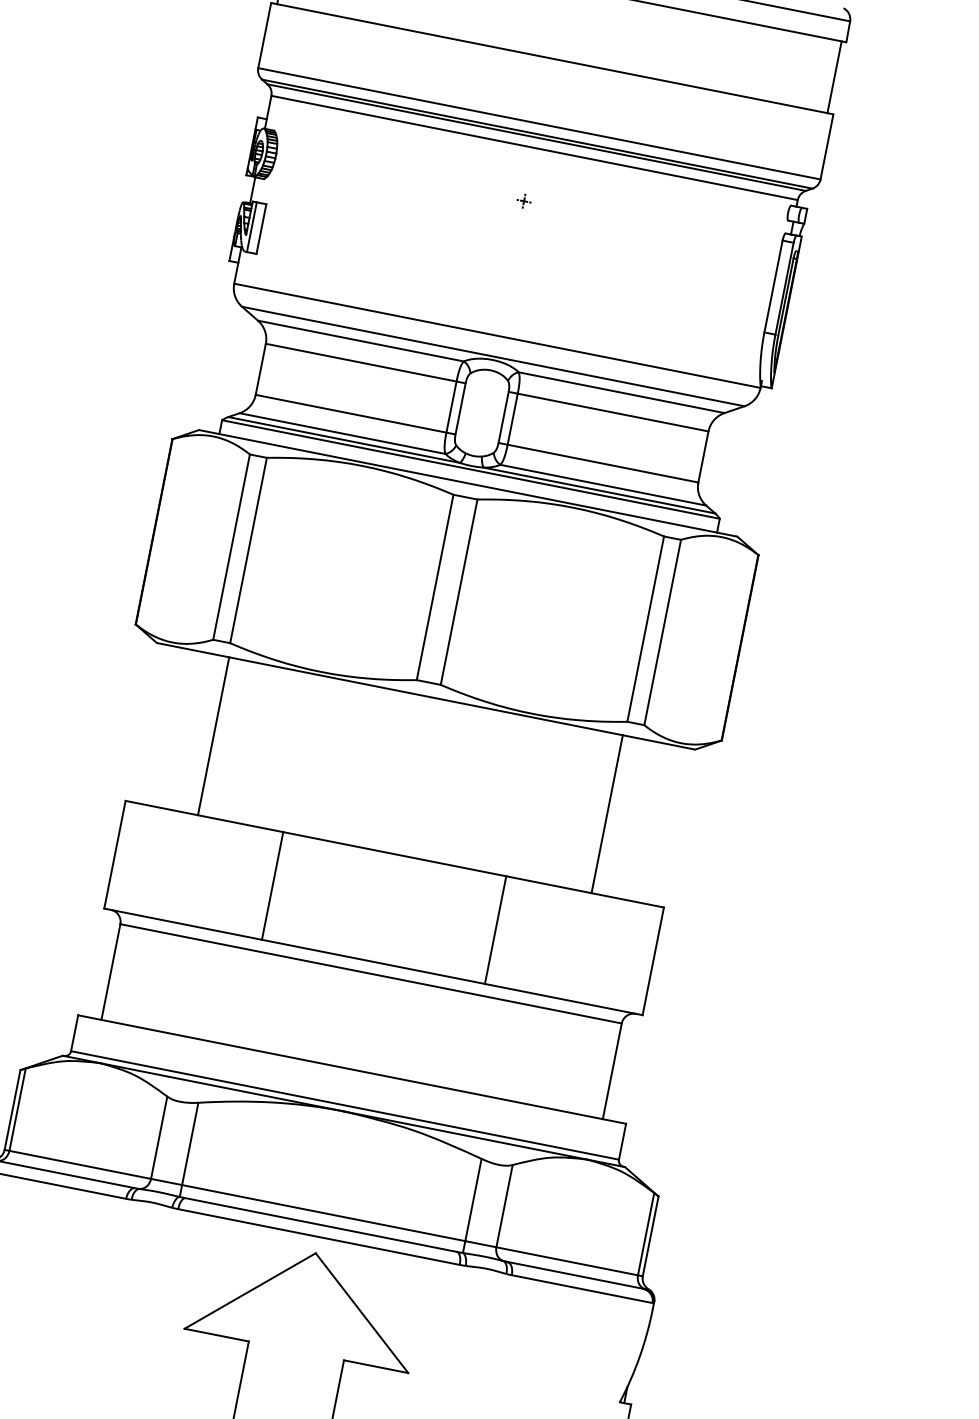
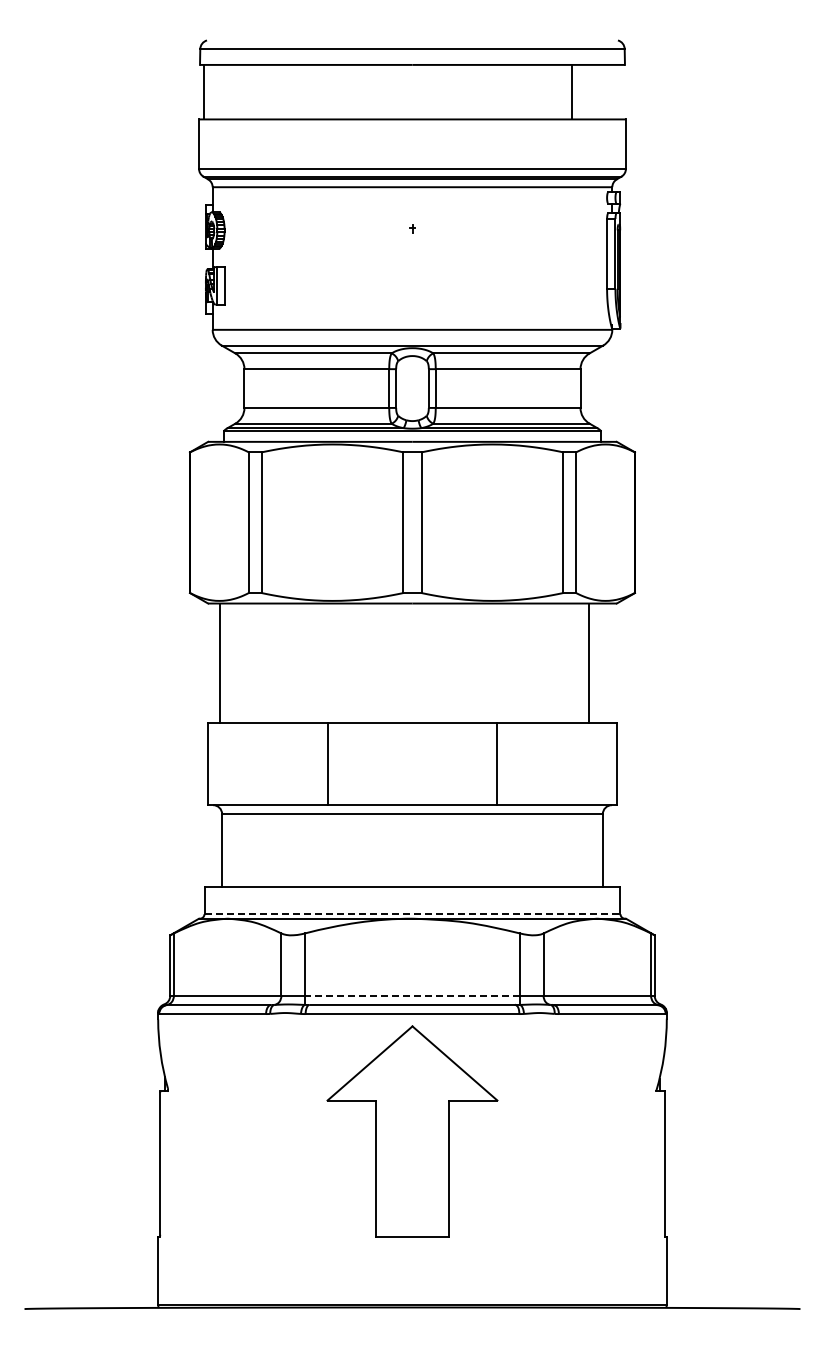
line: (834, 76) -> (572, 91), moved
line: (214, 736) -> (220, 663), moved
line: (606, 814) -> (588, 663), moved
line: (344, 1105) -> (412, 914), solid -> dashed
line: (323, 1212) -> (412, 995), solid -> dashed

